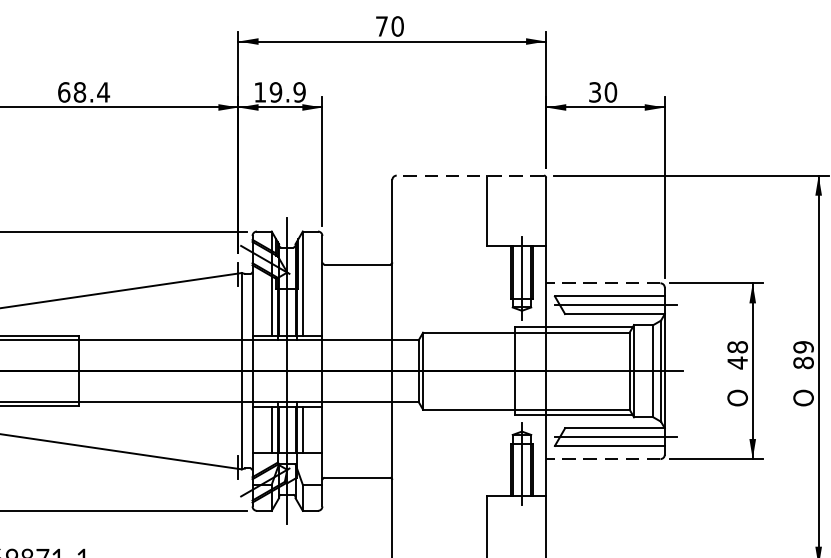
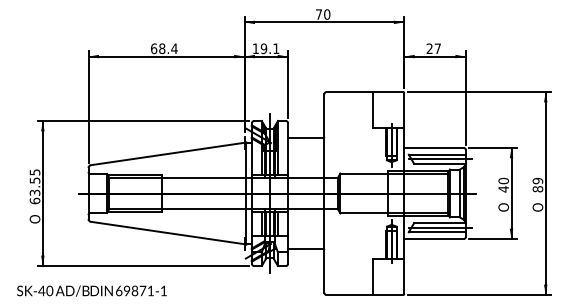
text: (299, 91) -> (276, 48), 19.9 -> 19.1
text: (602, 91) -> (433, 48), 30 -> 27
line: (469, 174) -> (364, 91), dashed -> solid
line: (602, 282) -> (433, 147), dashed -> solid
text: (737, 346) -> (503, 180), 48 -> 40
line: (602, 459) -> (433, 239), dashed -> solid

